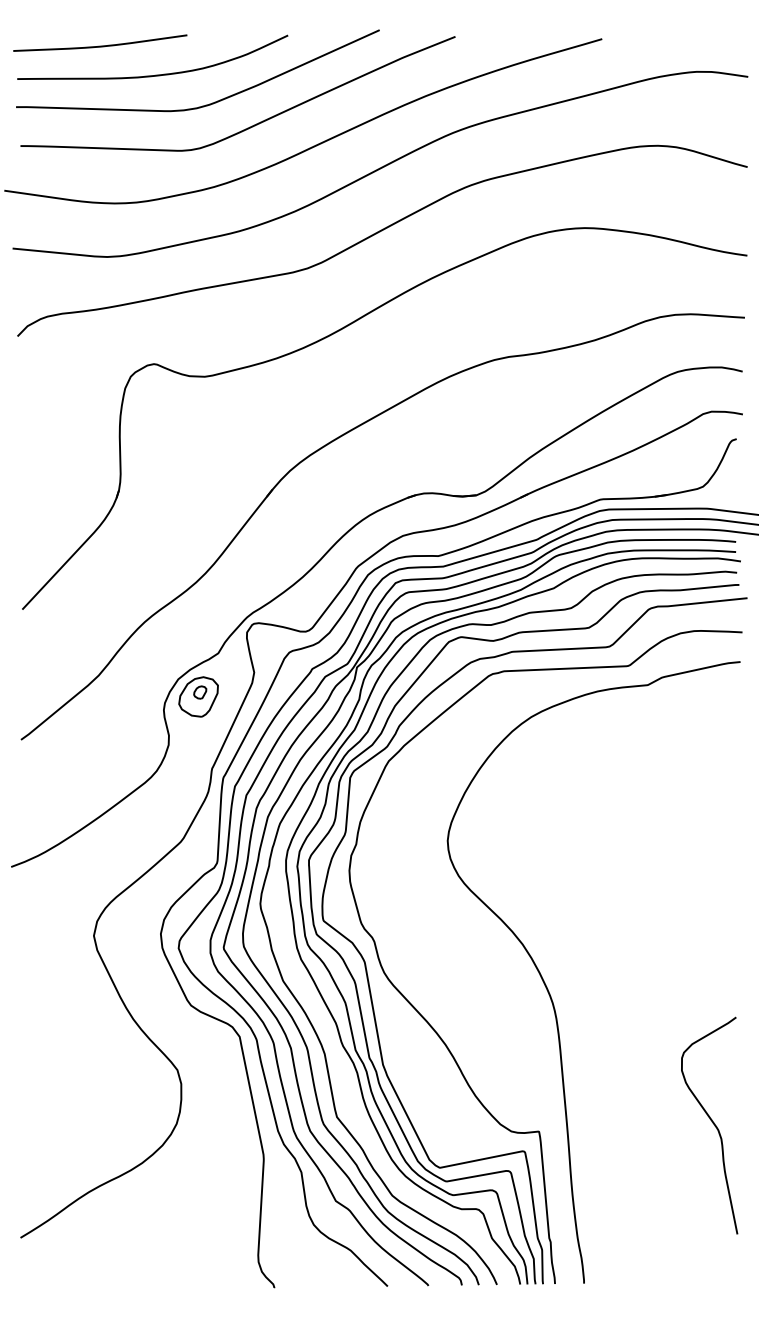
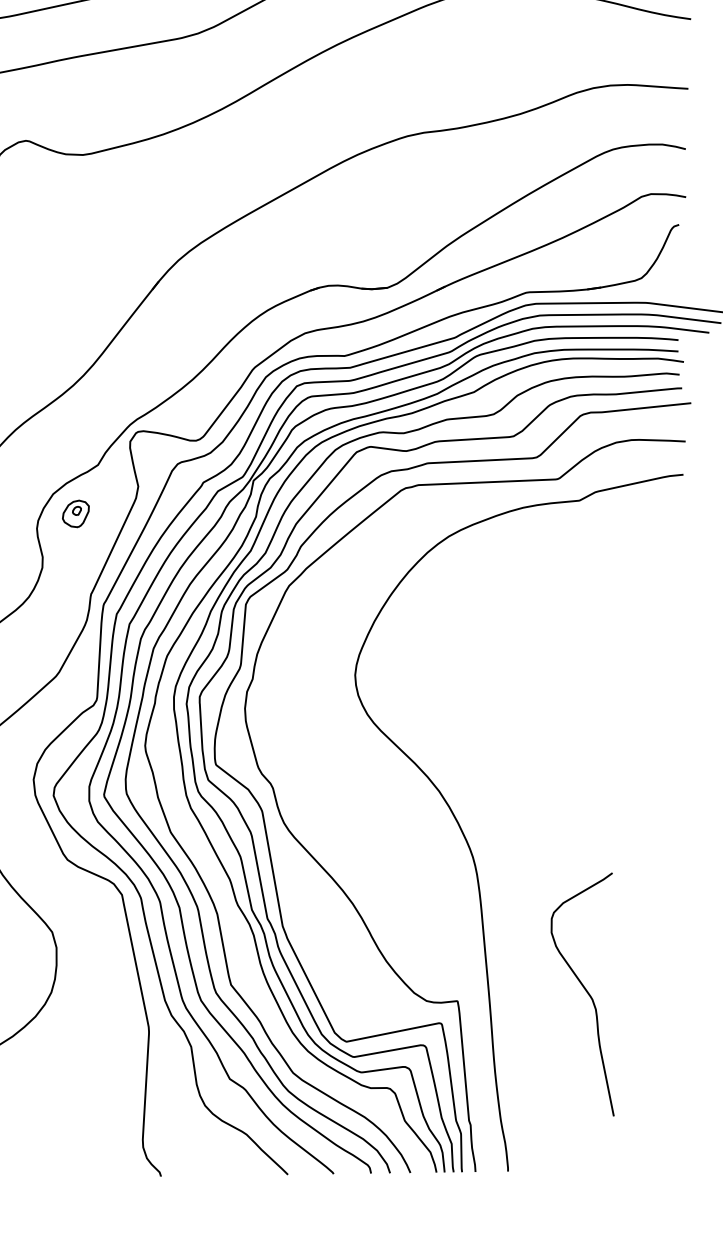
part: (198, 696) -> (75, 513), size x0.6
curve: (712, 1123) -> (585, 992), moved

